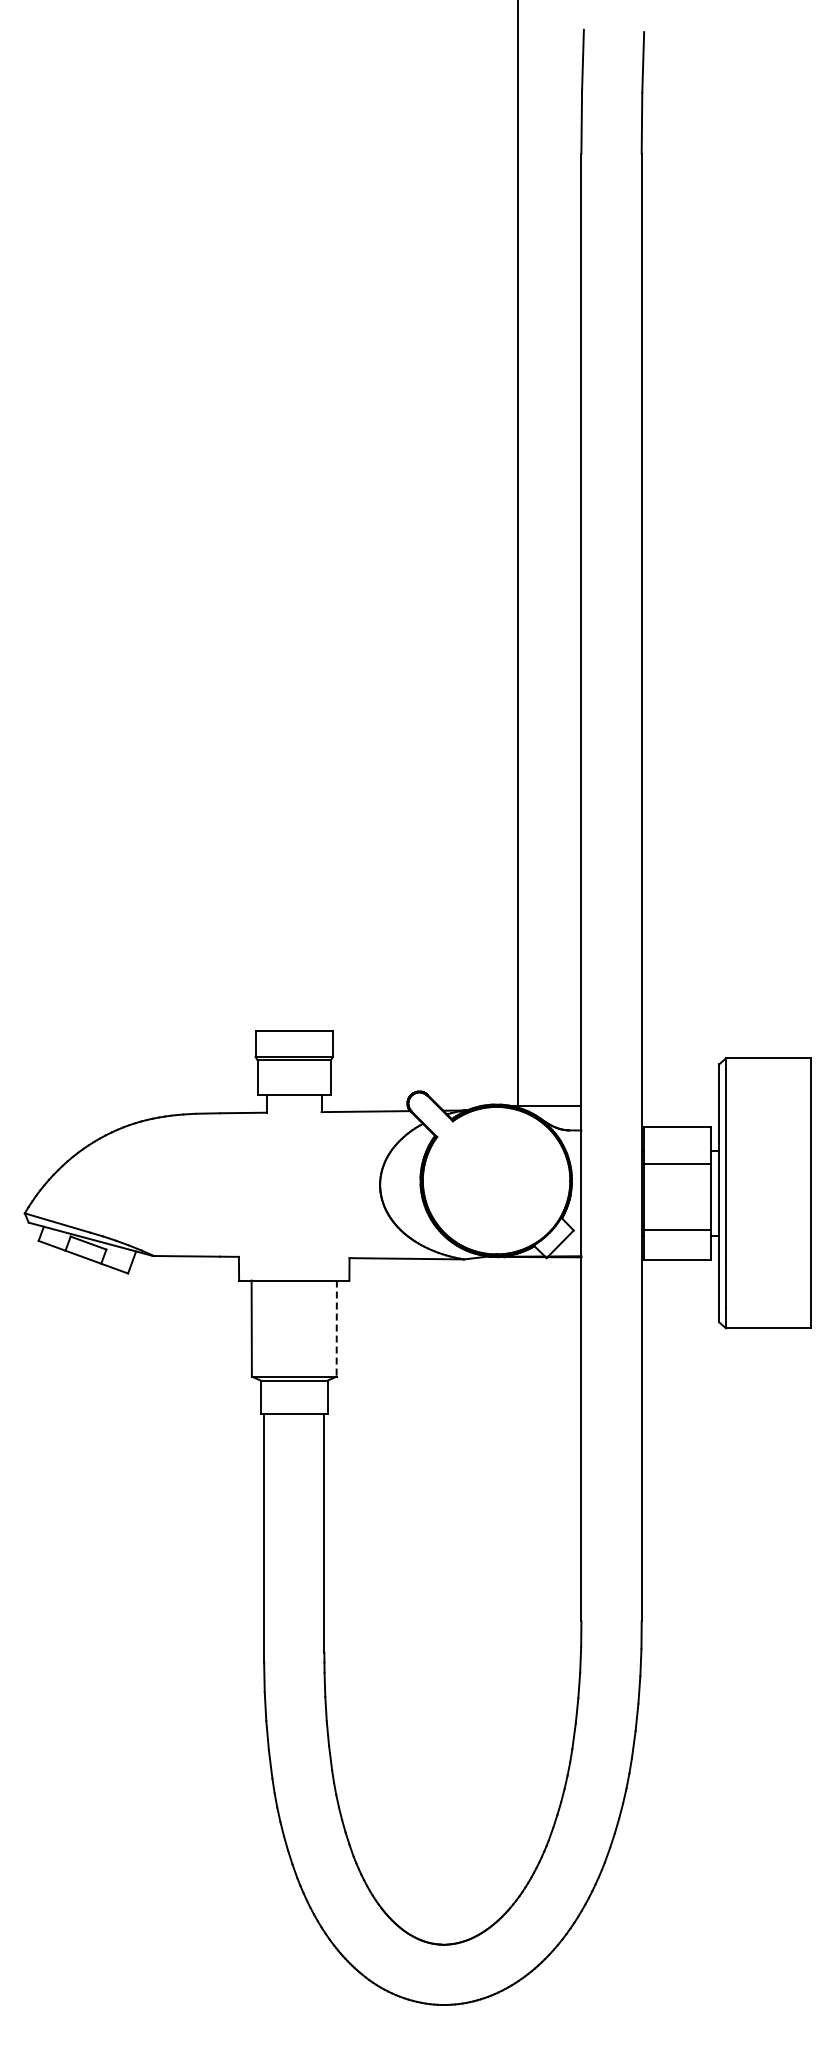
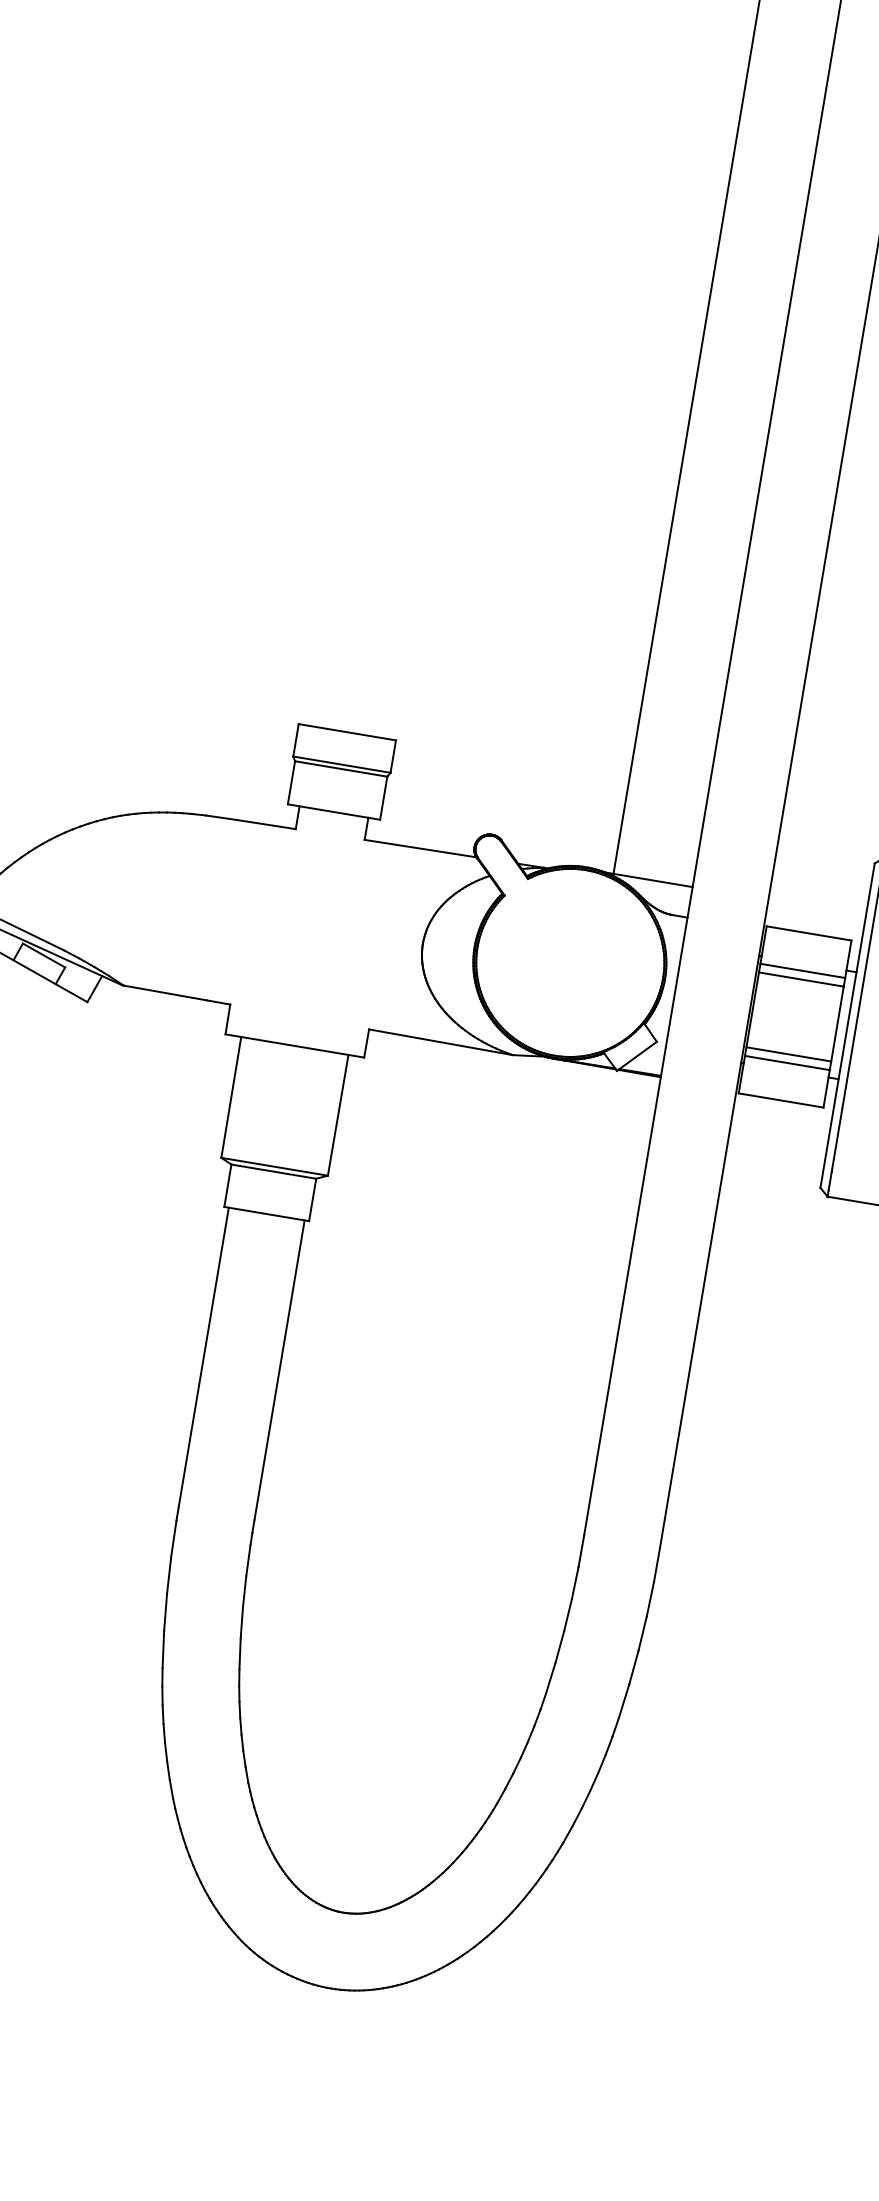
line: (677, 1156) -> (802, 970), added
line: (677, 1223) -> (788, 1054), added
line: (336, 1329) -> (337, 1116), dashed -> solid

